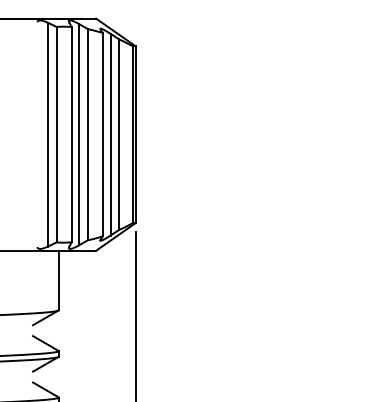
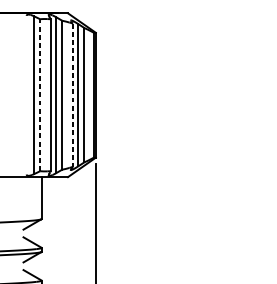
line: (56, 134) -> (40, 95), solid -> dashed
line: (103, 134) -> (73, 95), solid -> dashed

